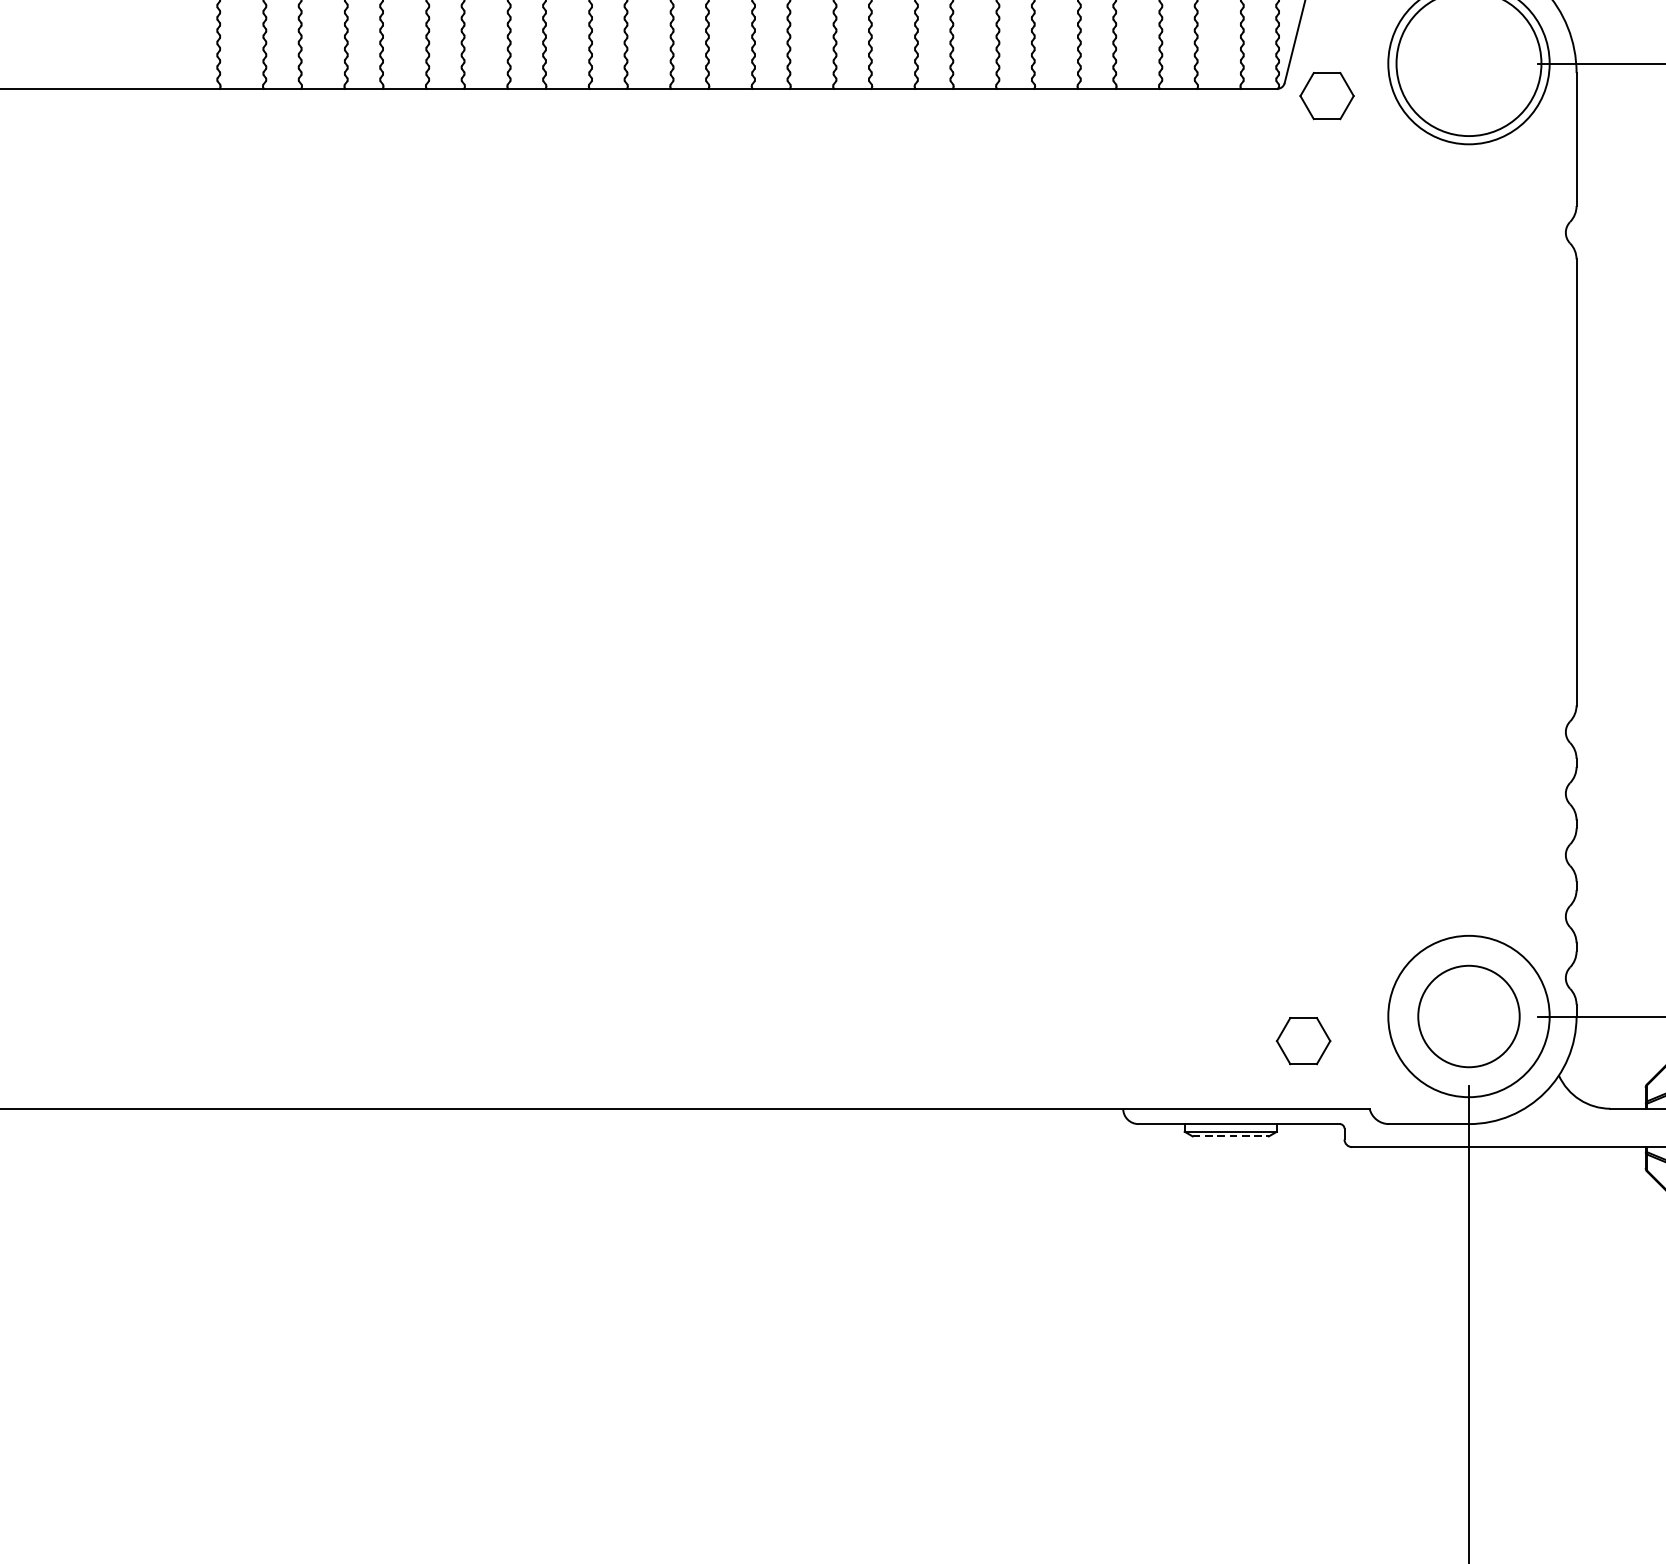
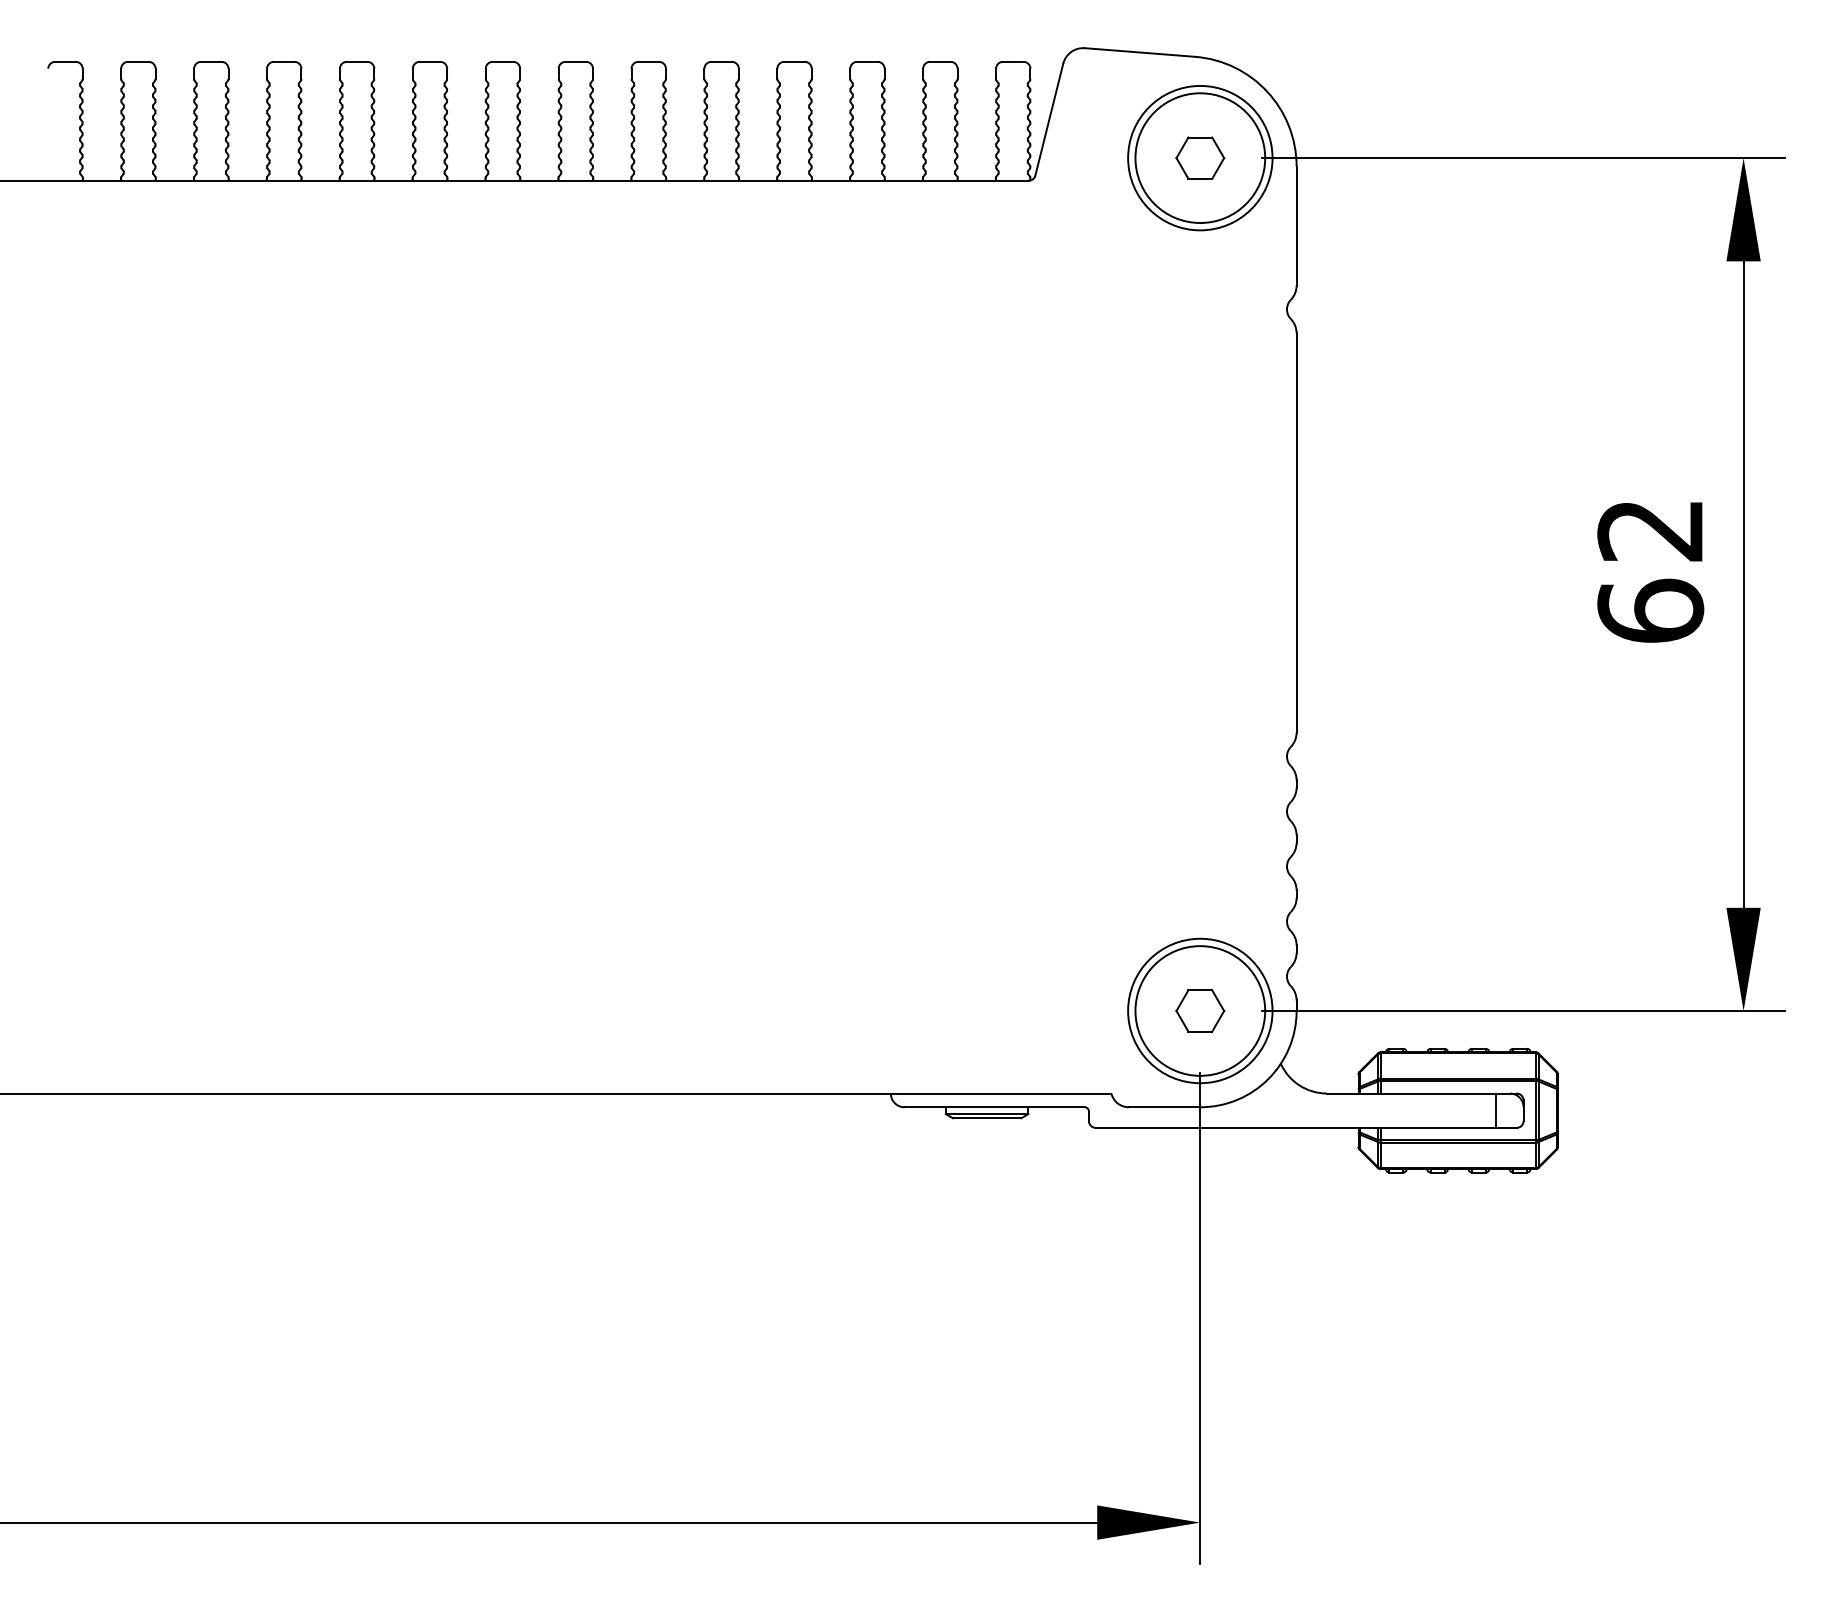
part: (1327, 95) -> (1200, 157), moved
circle: (1469, 1015) -> (1200, 1010), size x1.43
part: (1303, 1040) -> (1200, 1010), moved
line: (1231, 1136) -> (987, 1118), dashed -> solid

